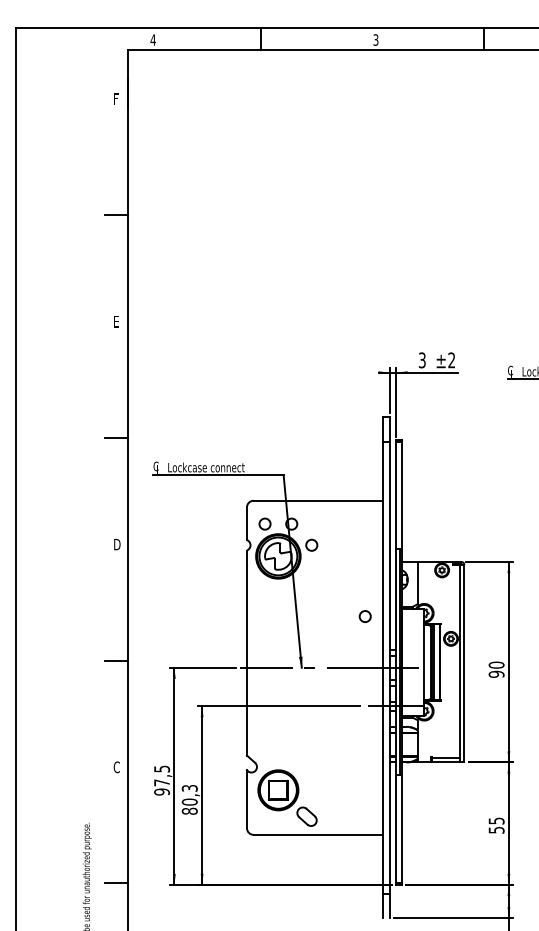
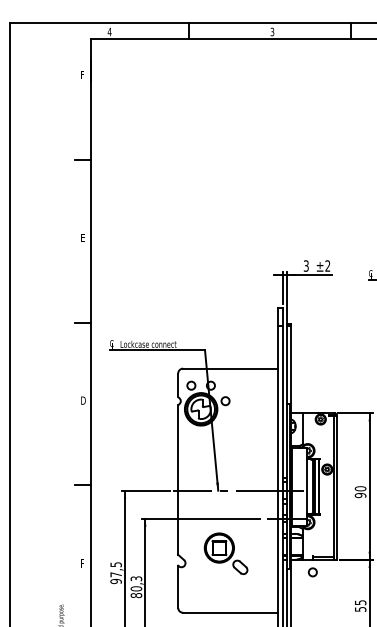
circle: (364, 616) -> (312, 572), moved
text: (116, 767) -> (82, 563), C -> F
part: (287, 797) -> (226, 553), moved

